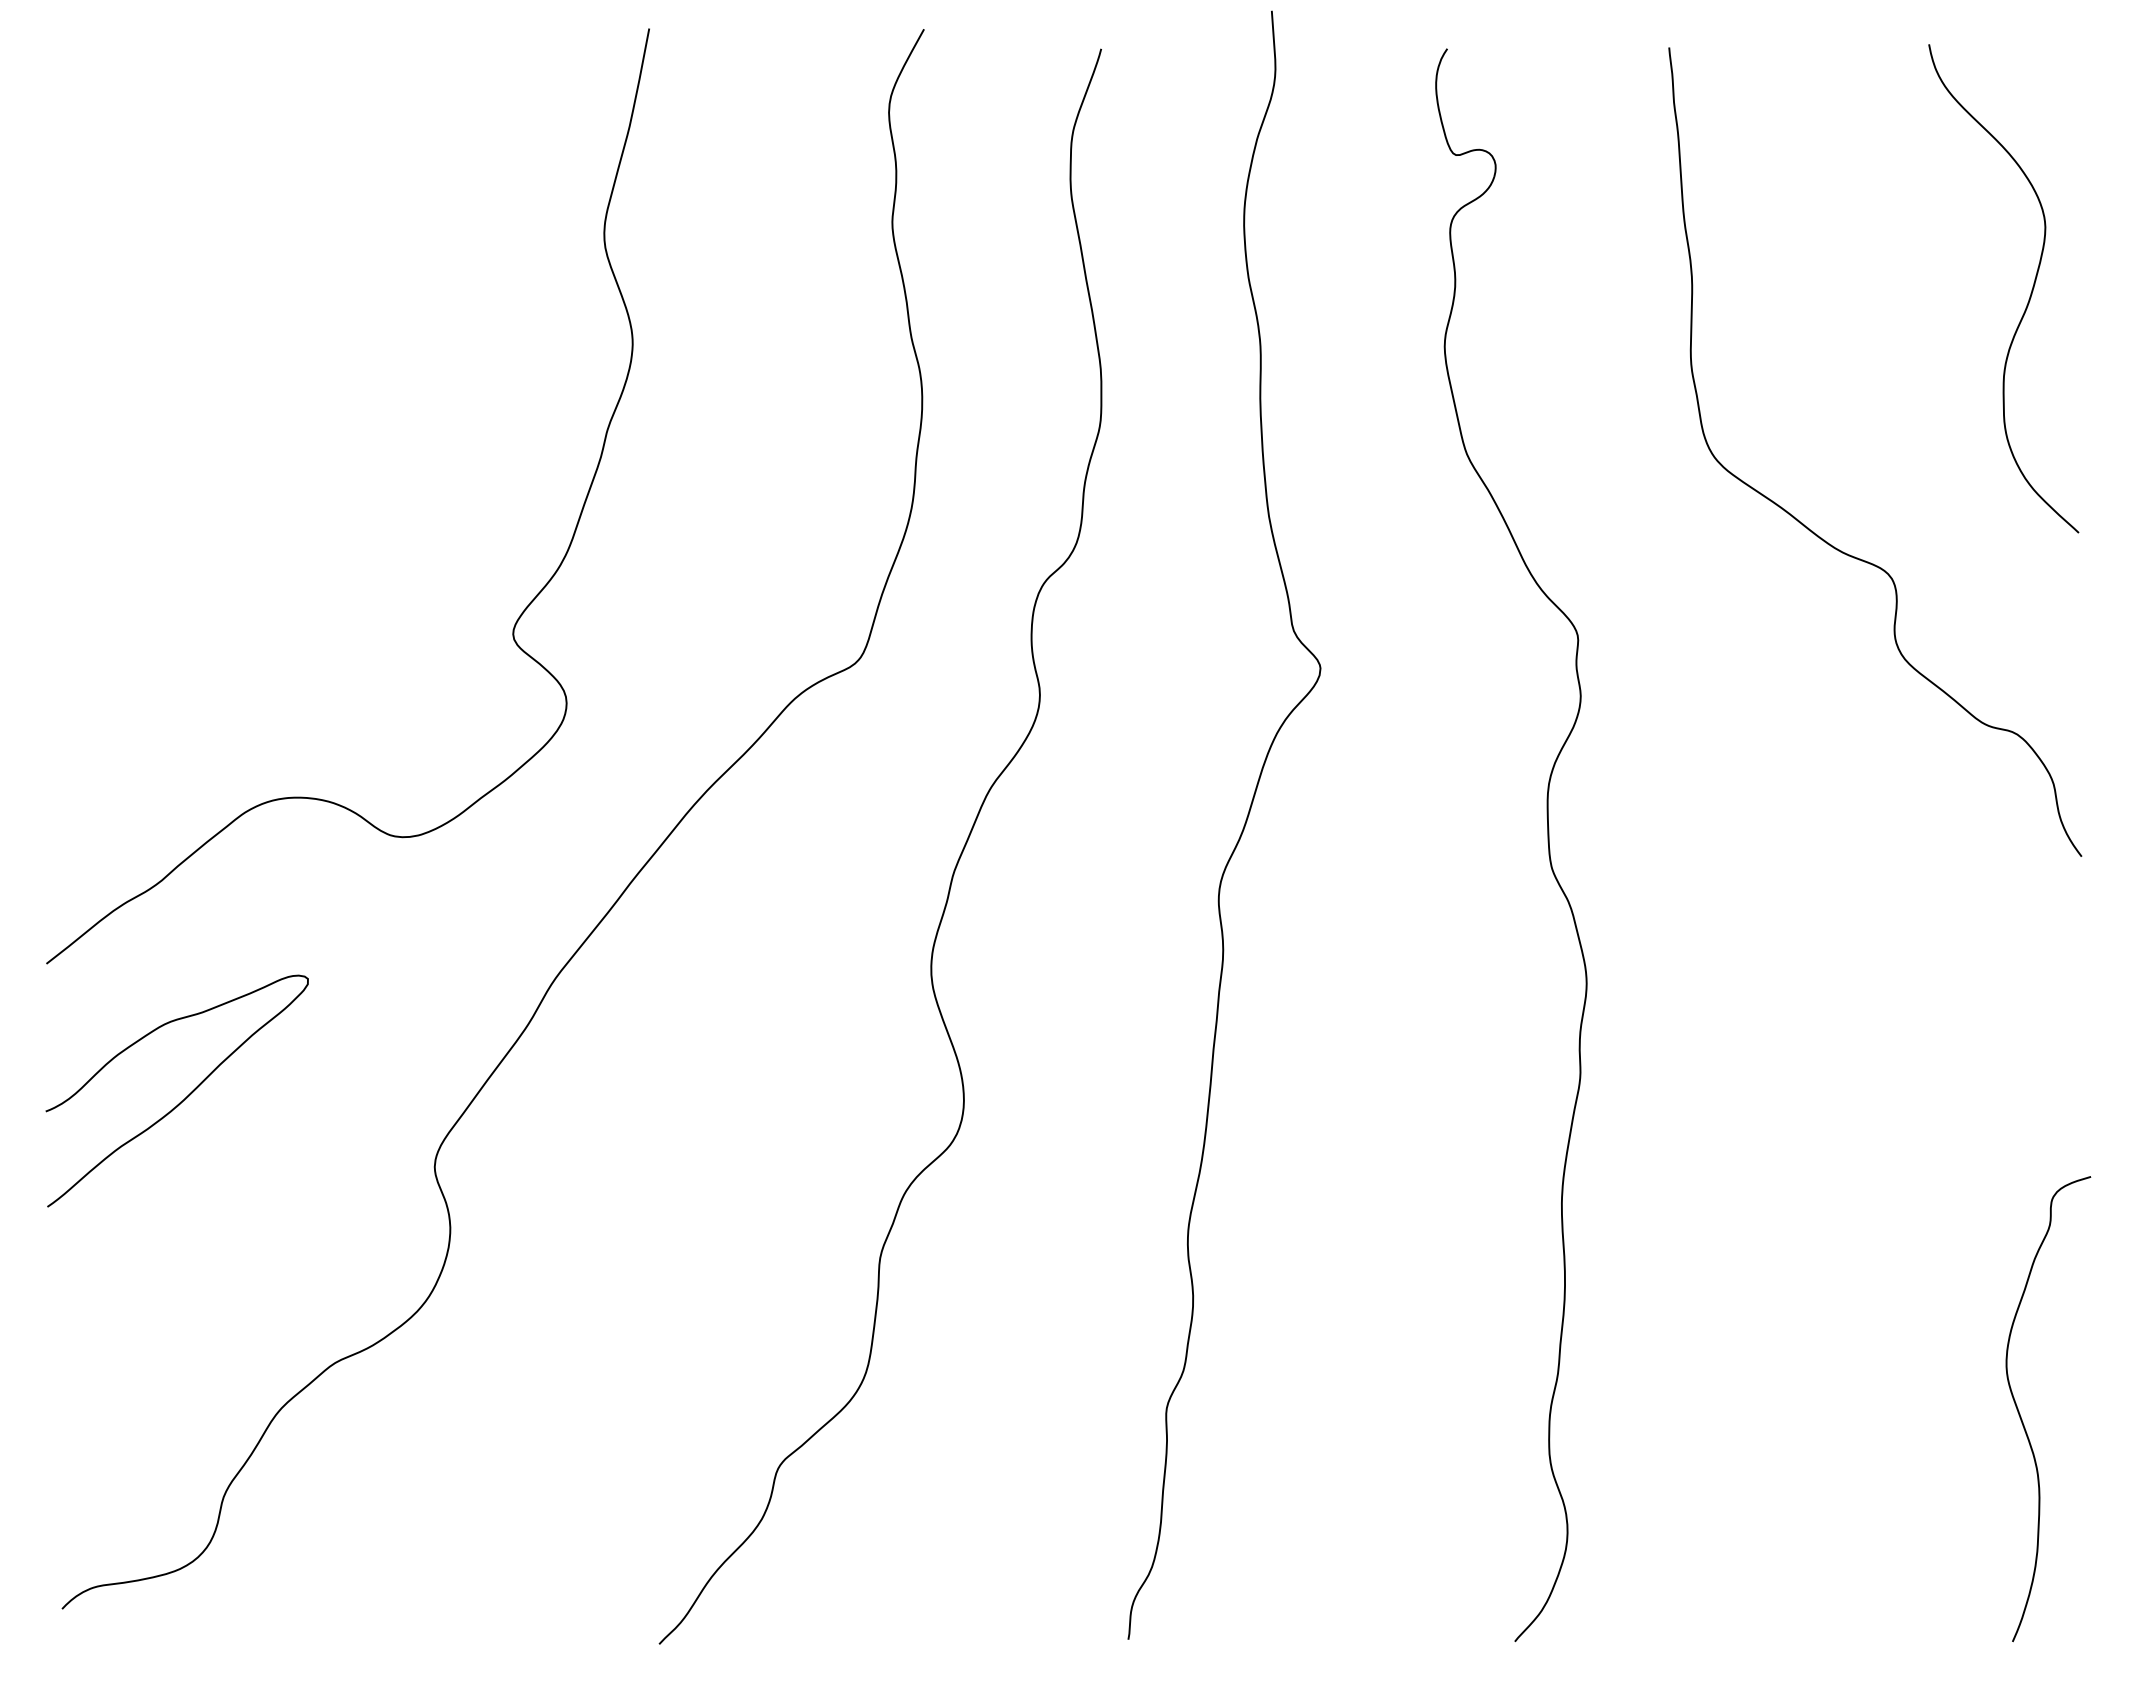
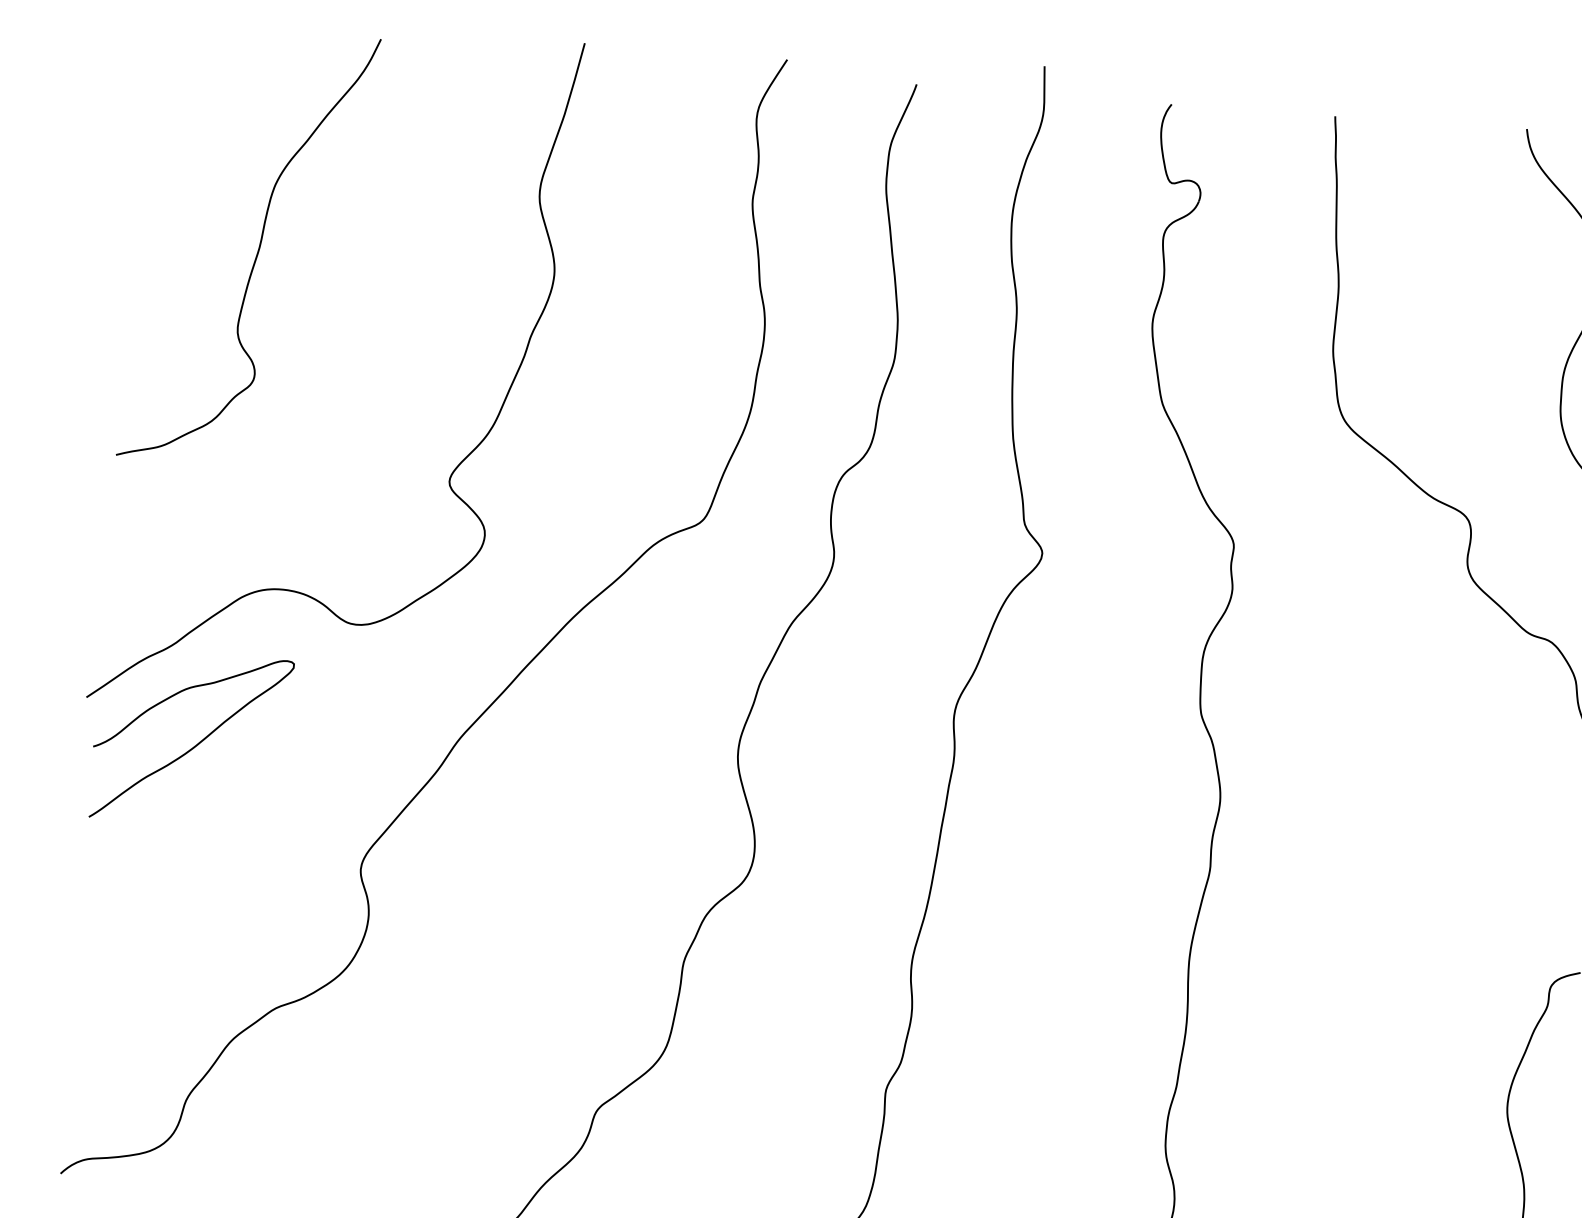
curve: (230, 341) -> (258, 249), added
curve: (184, 1098) -> (196, 745), moved

